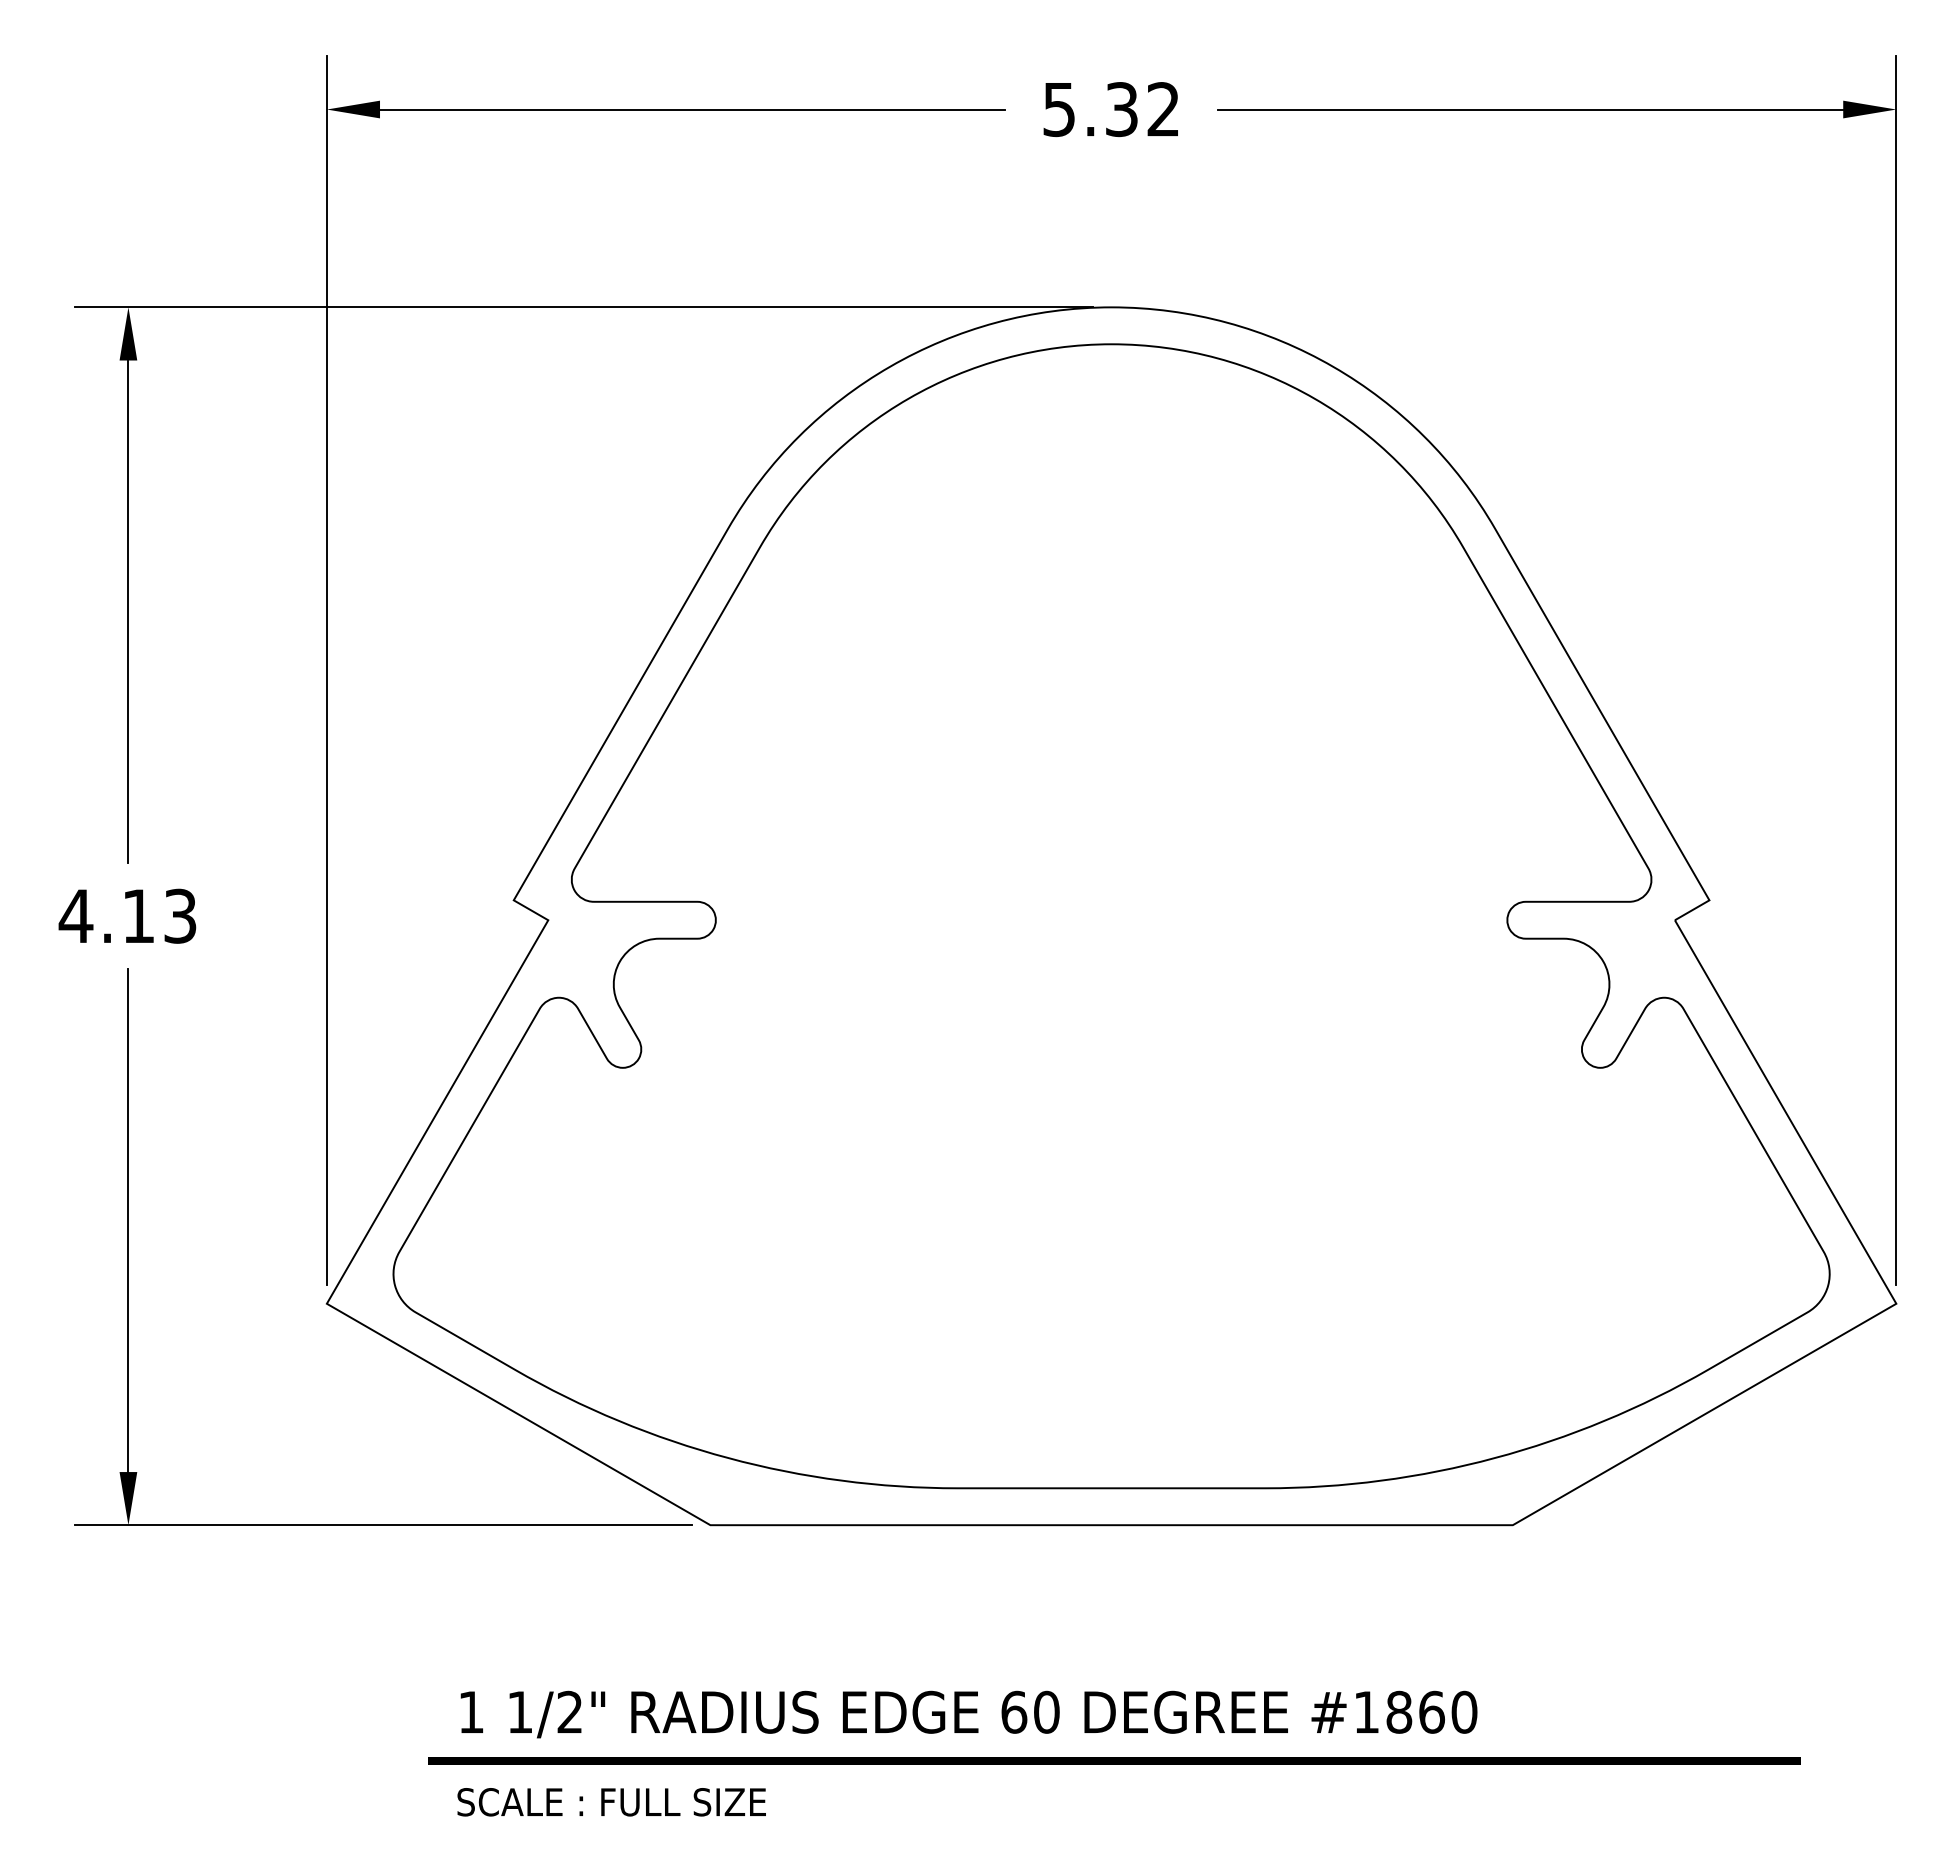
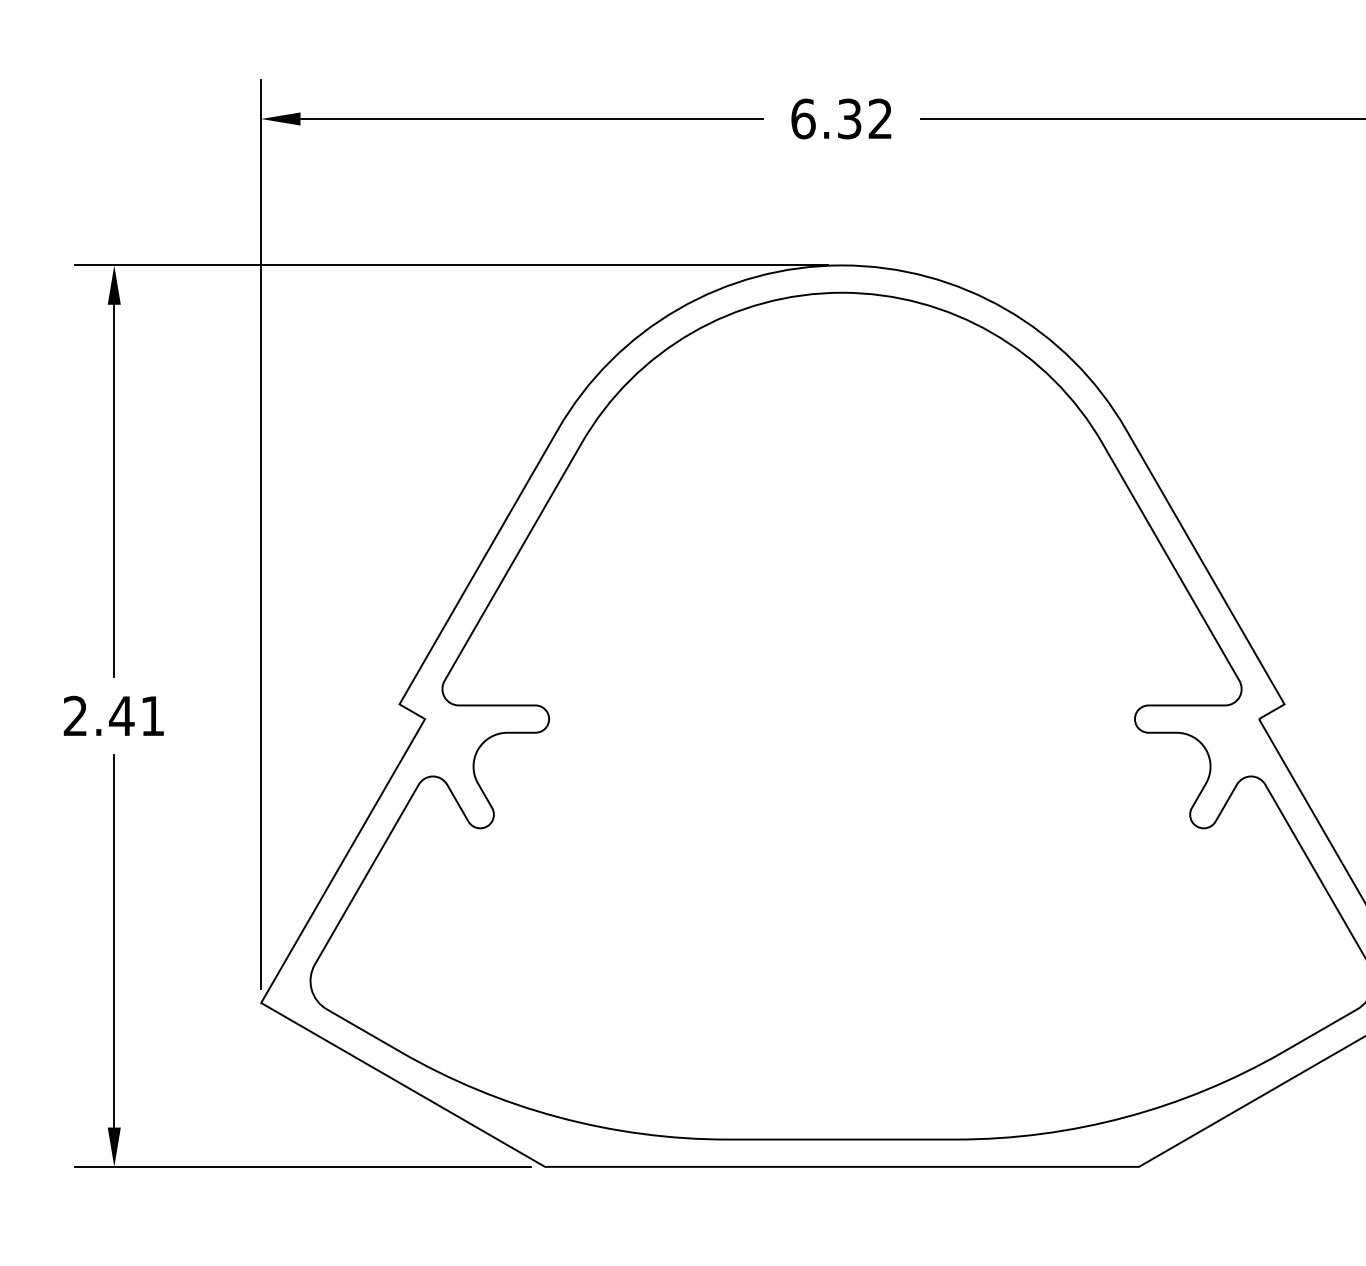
text: (1059, 109) -> (803, 118), 5.32 -> 6.32
text: (127, 915) -> (113, 715), 4.13 -> 2.41

